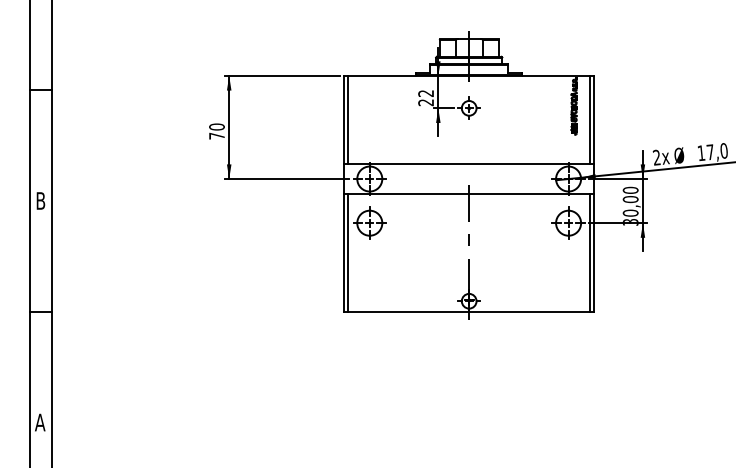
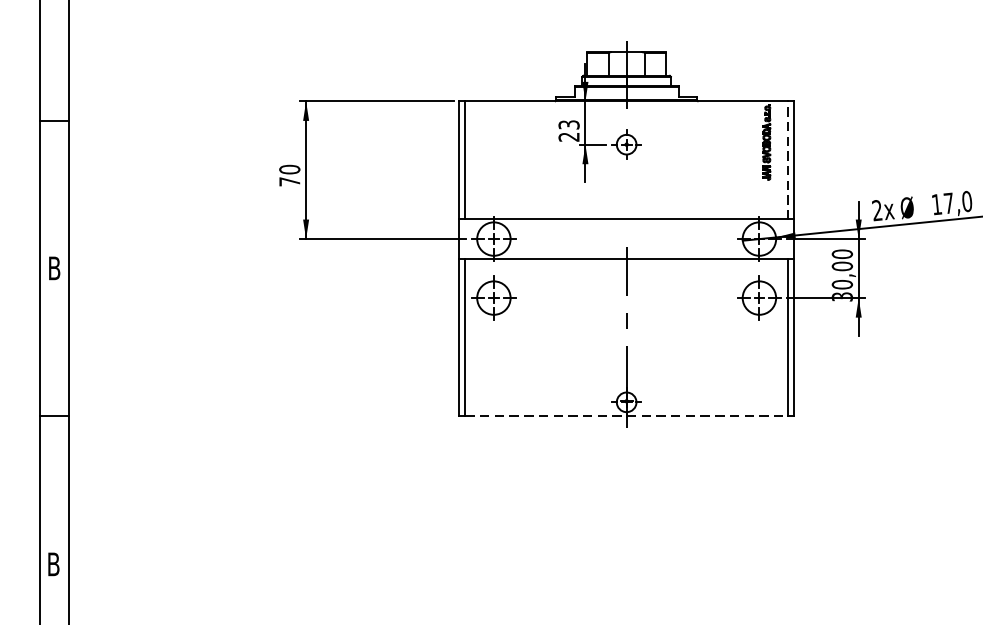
text: (426, 93) -> (569, 124), 22 -> 23
line: (589, 119) -> (787, 159), solid -> dashed
line: (469, 311) -> (627, 416), solid -> dashed
text: (40, 422) -> (54, 564), A -> B

